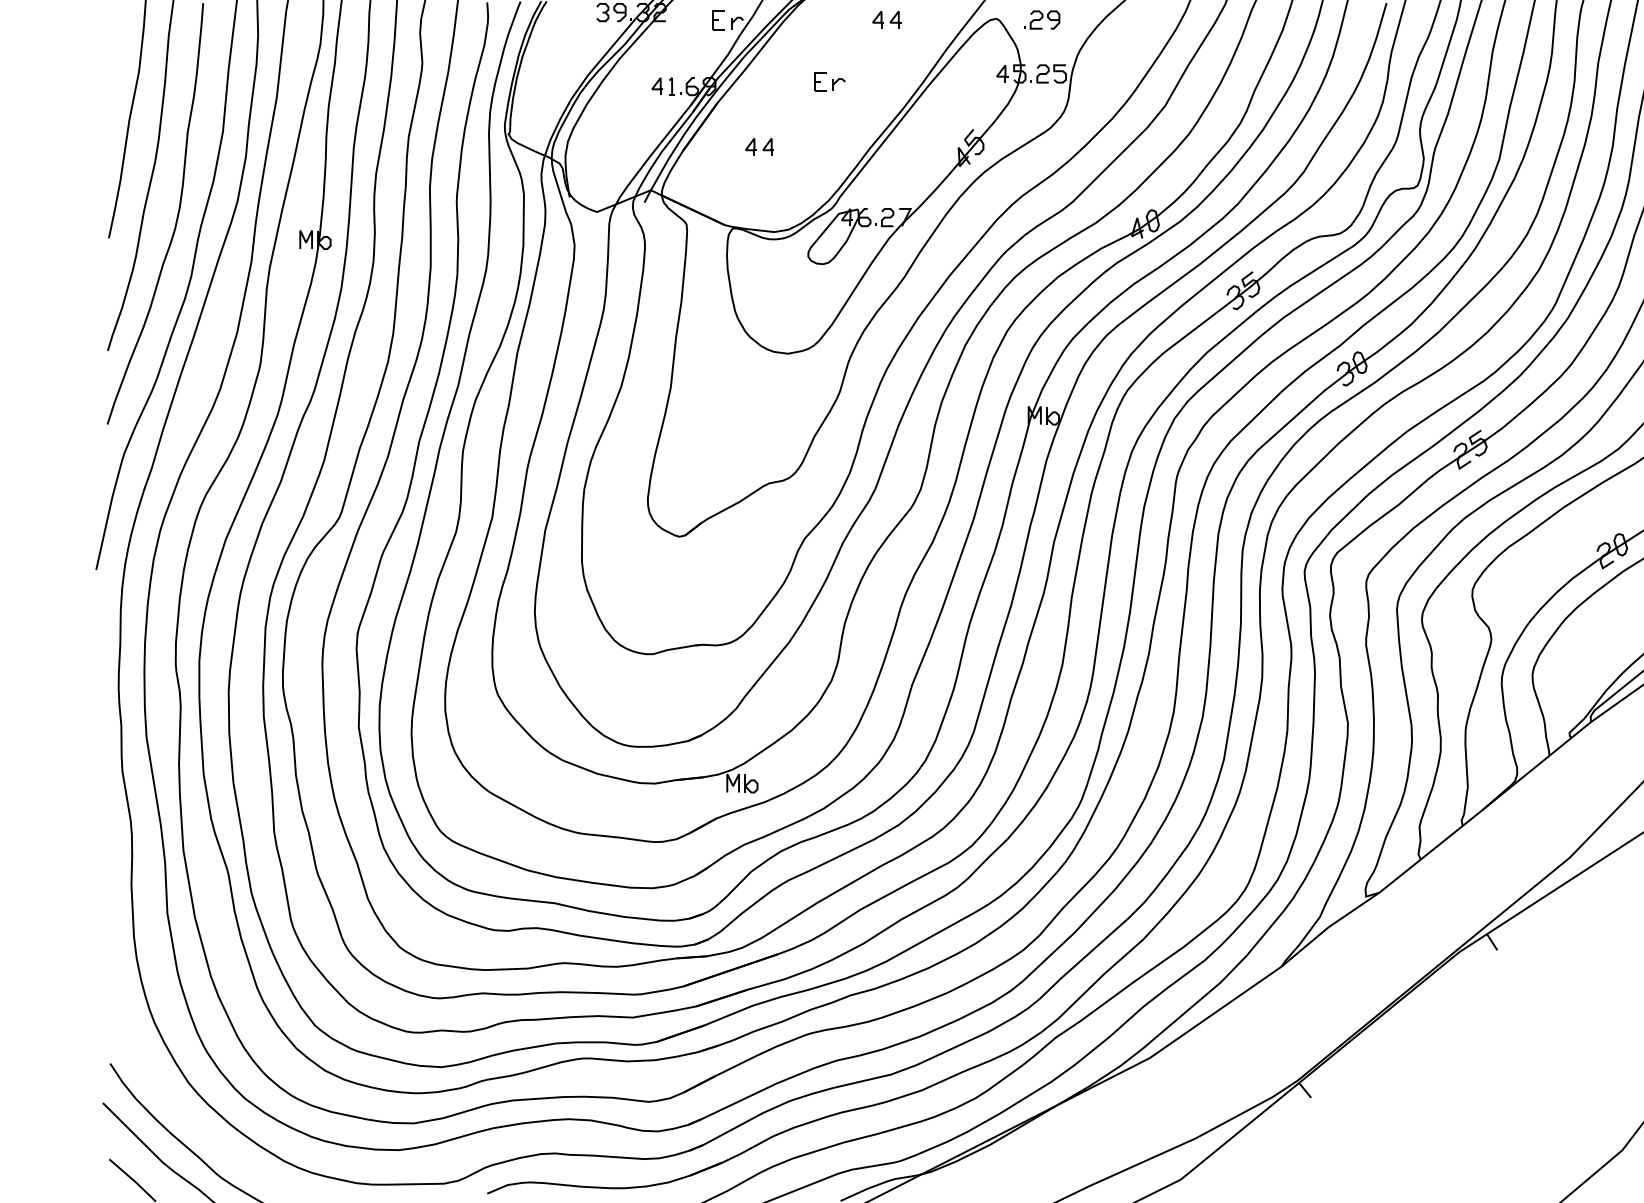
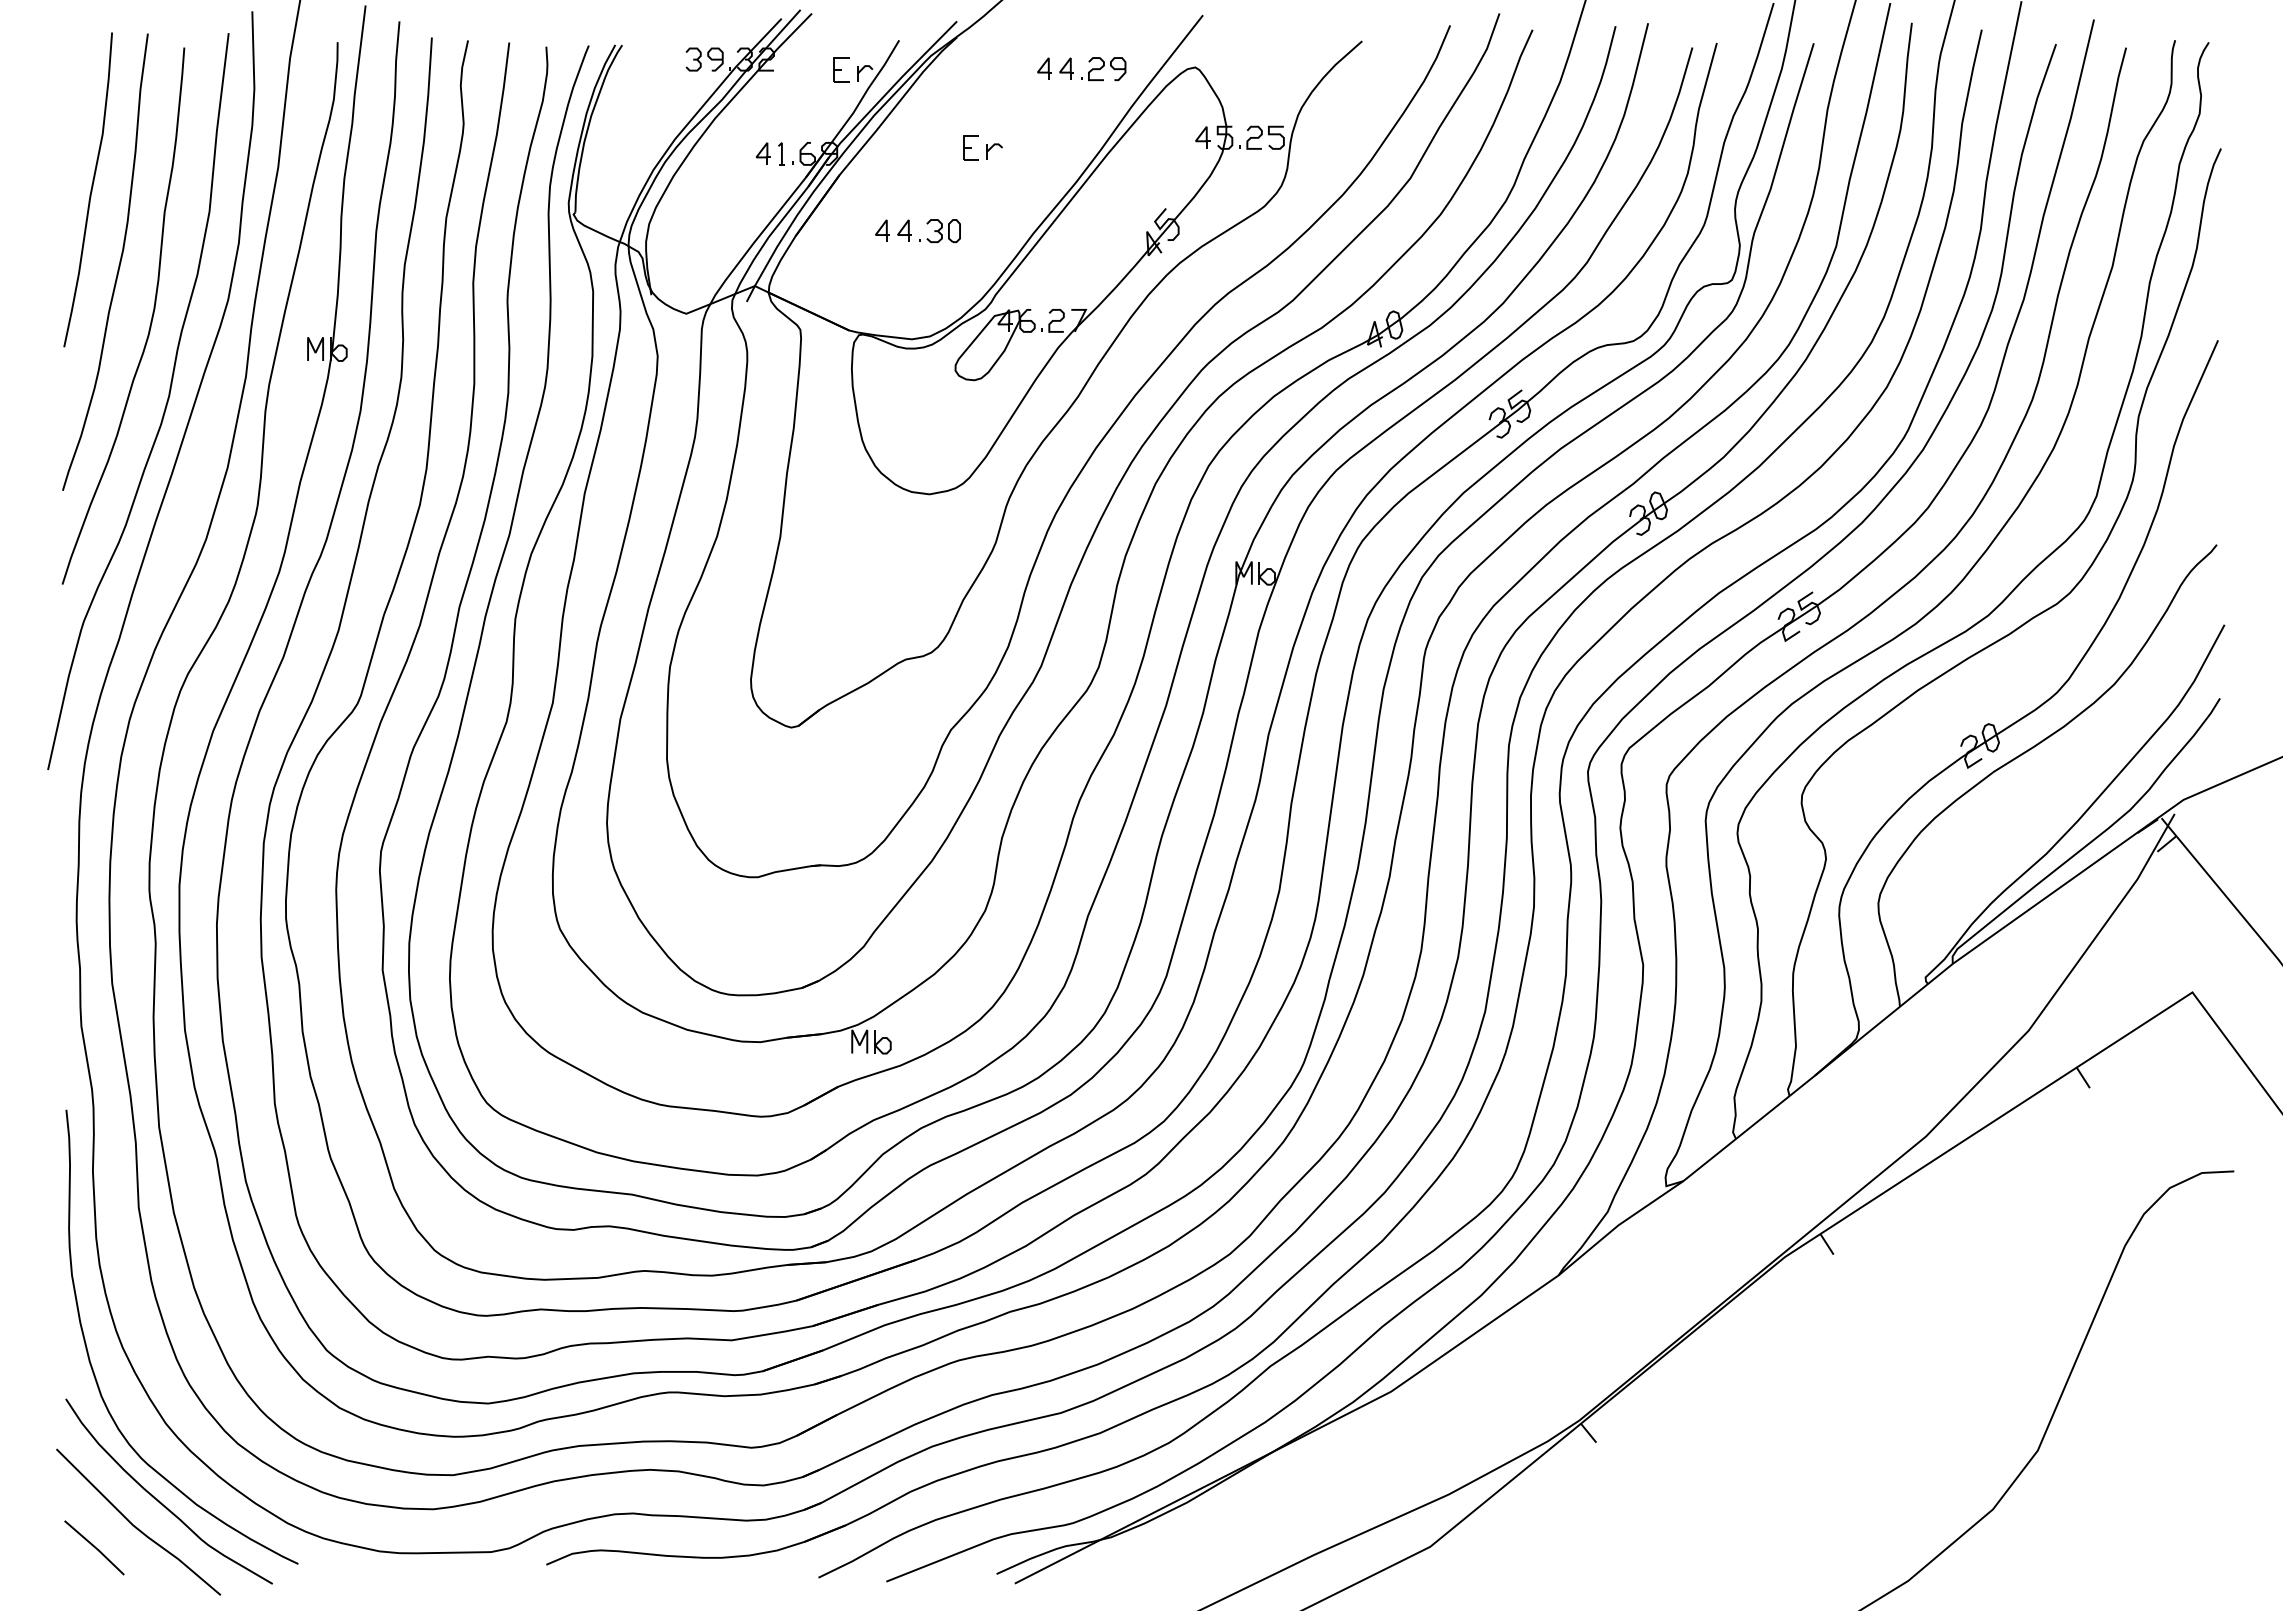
part: (1042, 20) -> (1103, 69), moved
part: (795, 146) -> (939, 230), added
curve: (132, 1042) -> (94, 1371), added

